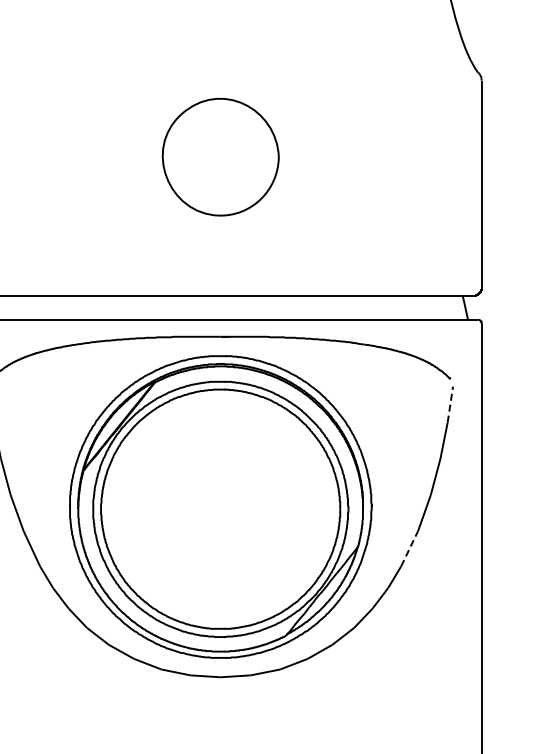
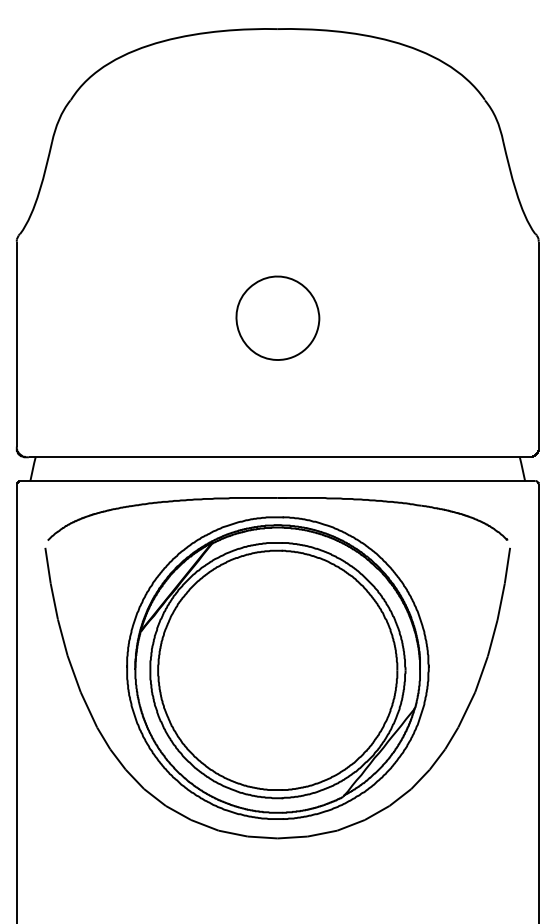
part: (220, 156) -> (277, 317), size x0.71
line: (450, 404) -> (507, 565), dashed -> solid
line: (409, 548) -> (466, 709), dashed -> solid

